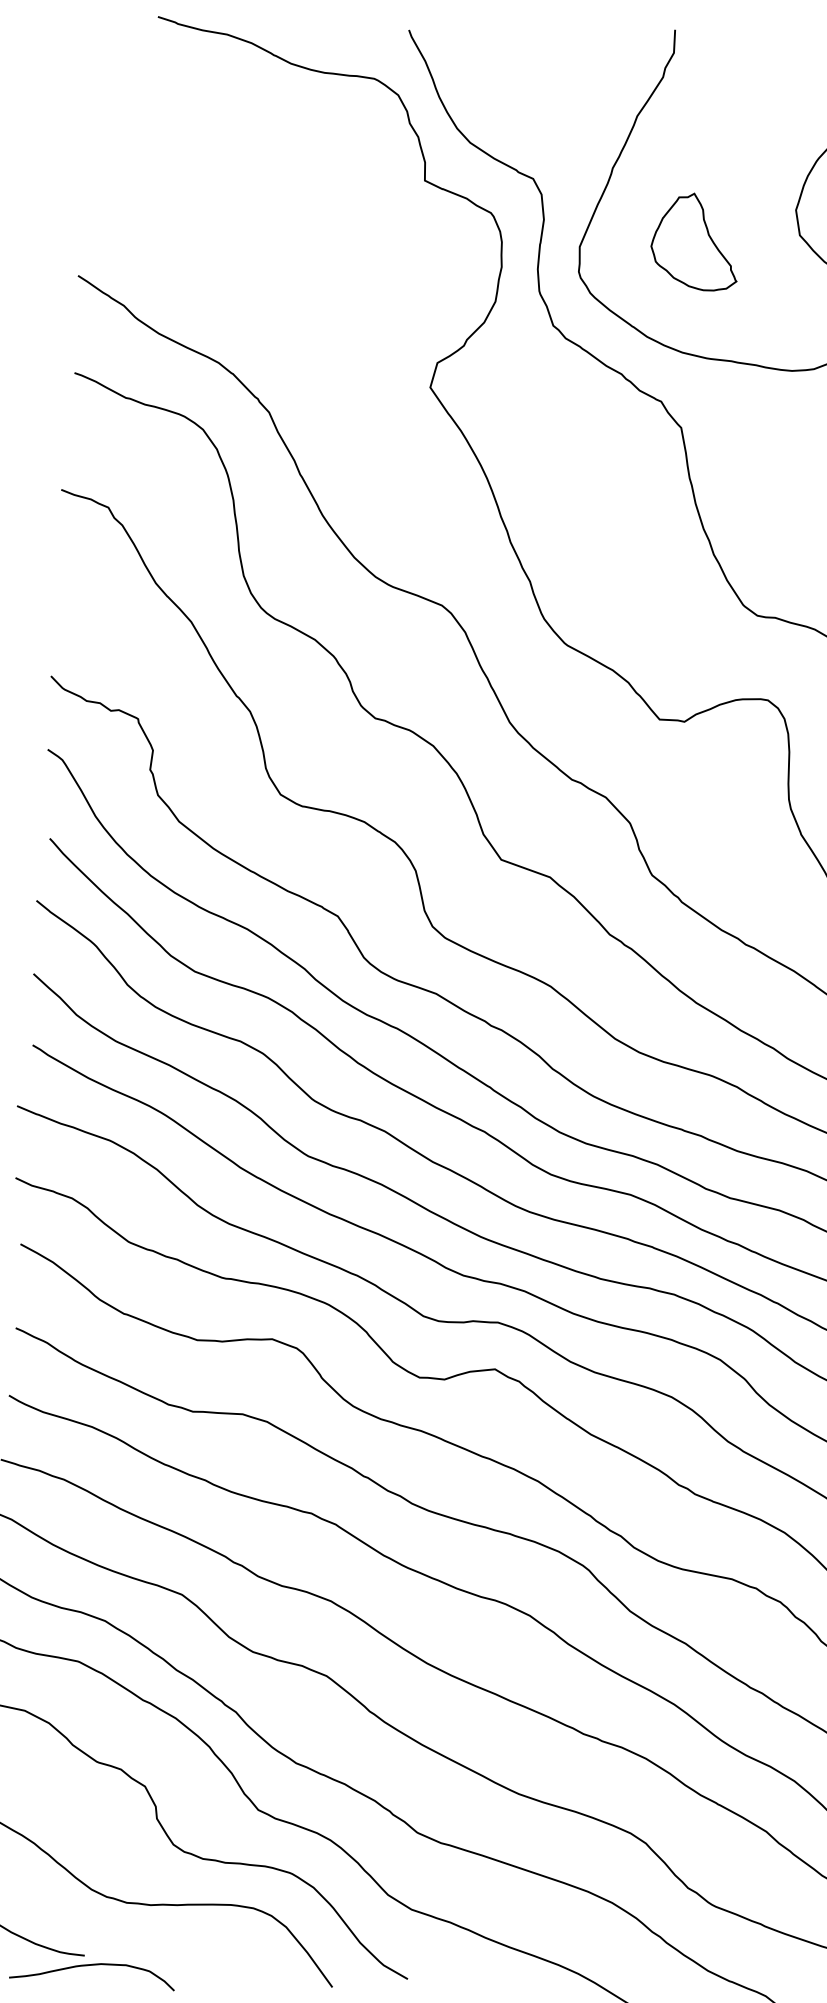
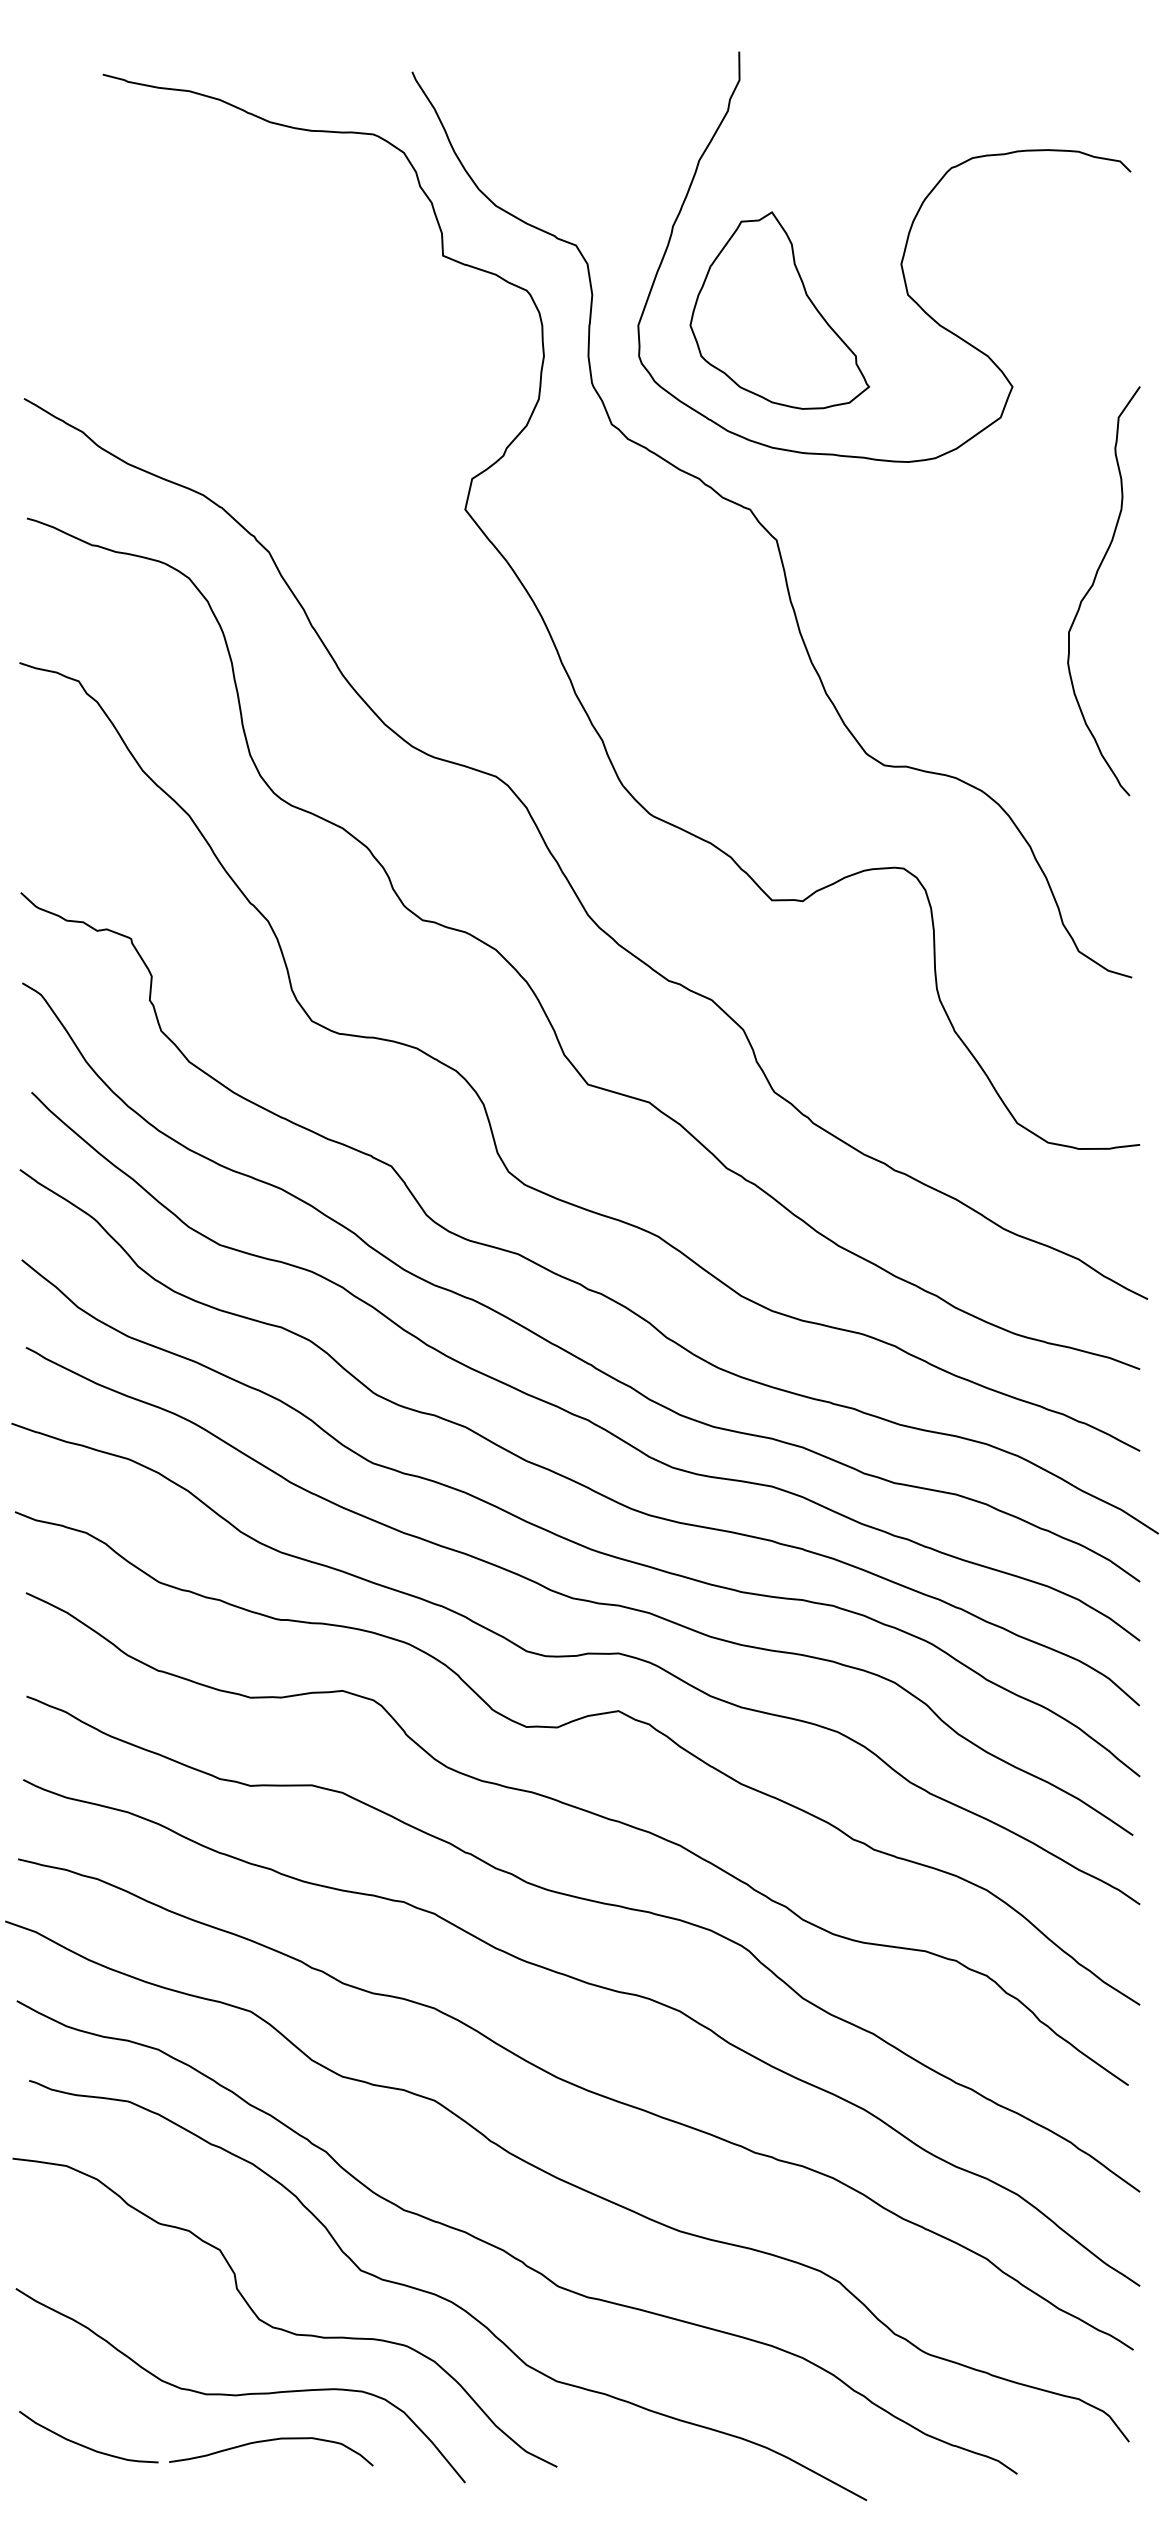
part: (694, 241) -> (779, 310), size x1.67
curve: (91, 1965) -> (269, 2441), moved

